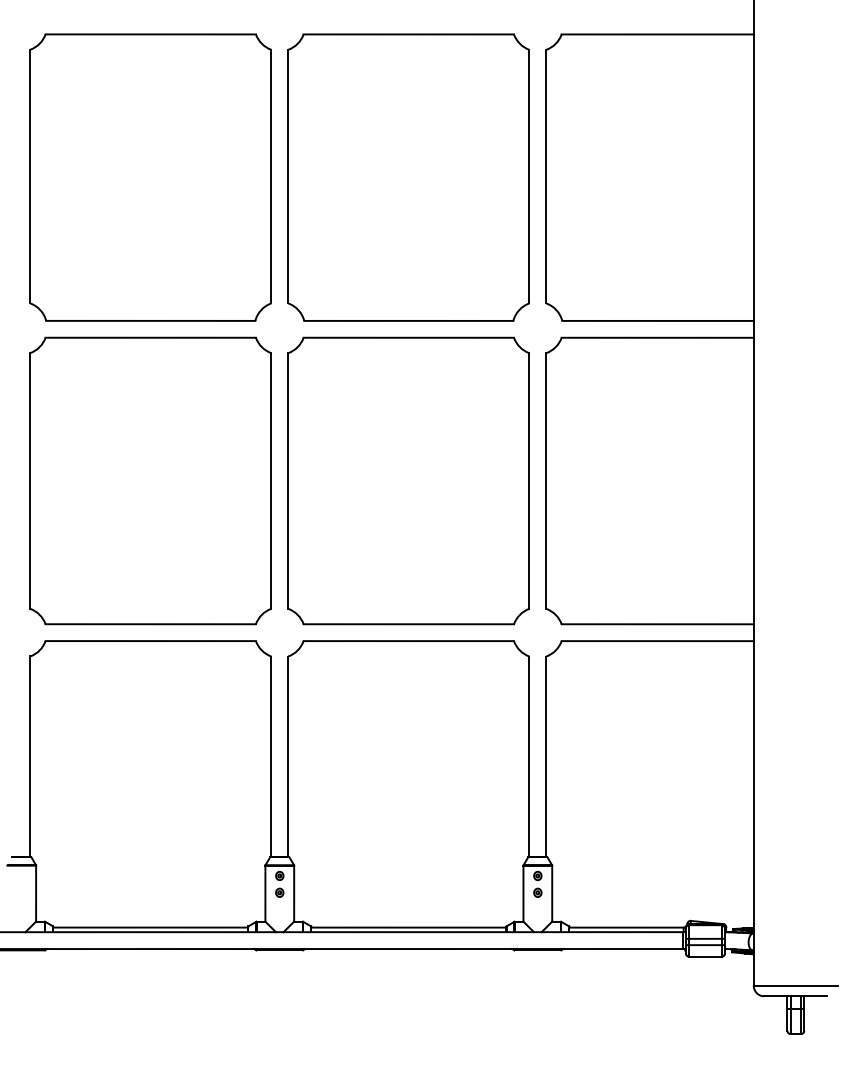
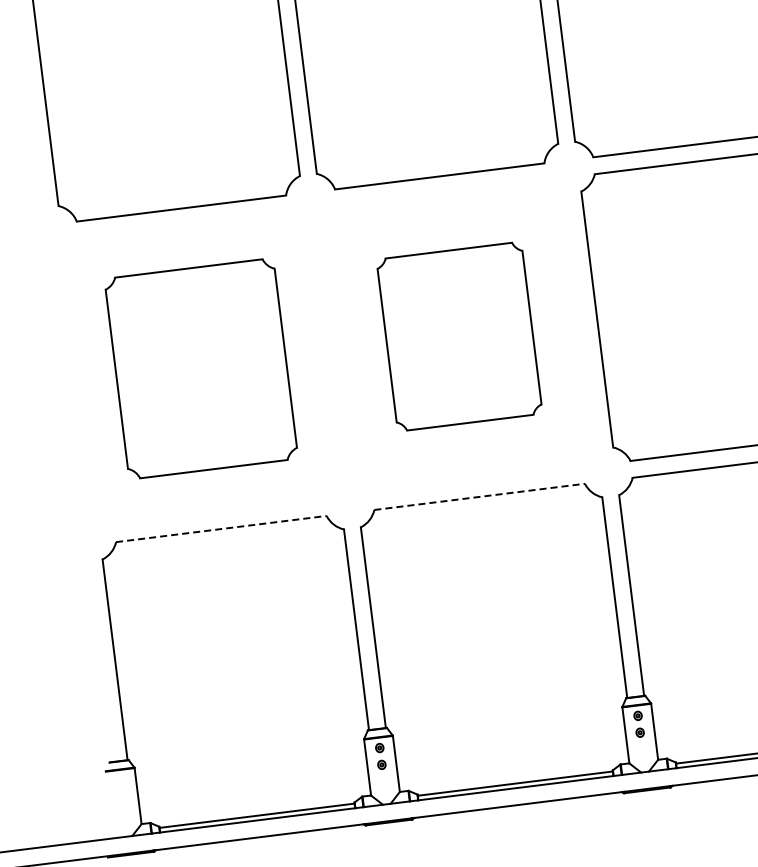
part: (150, 480) -> (201, 368), size x0.7
part: (408, 480) -> (459, 336), size x0.6
line: (151, 641) -> (222, 529), solid -> dashed
line: (409, 641) -> (480, 497), solid -> dashed

